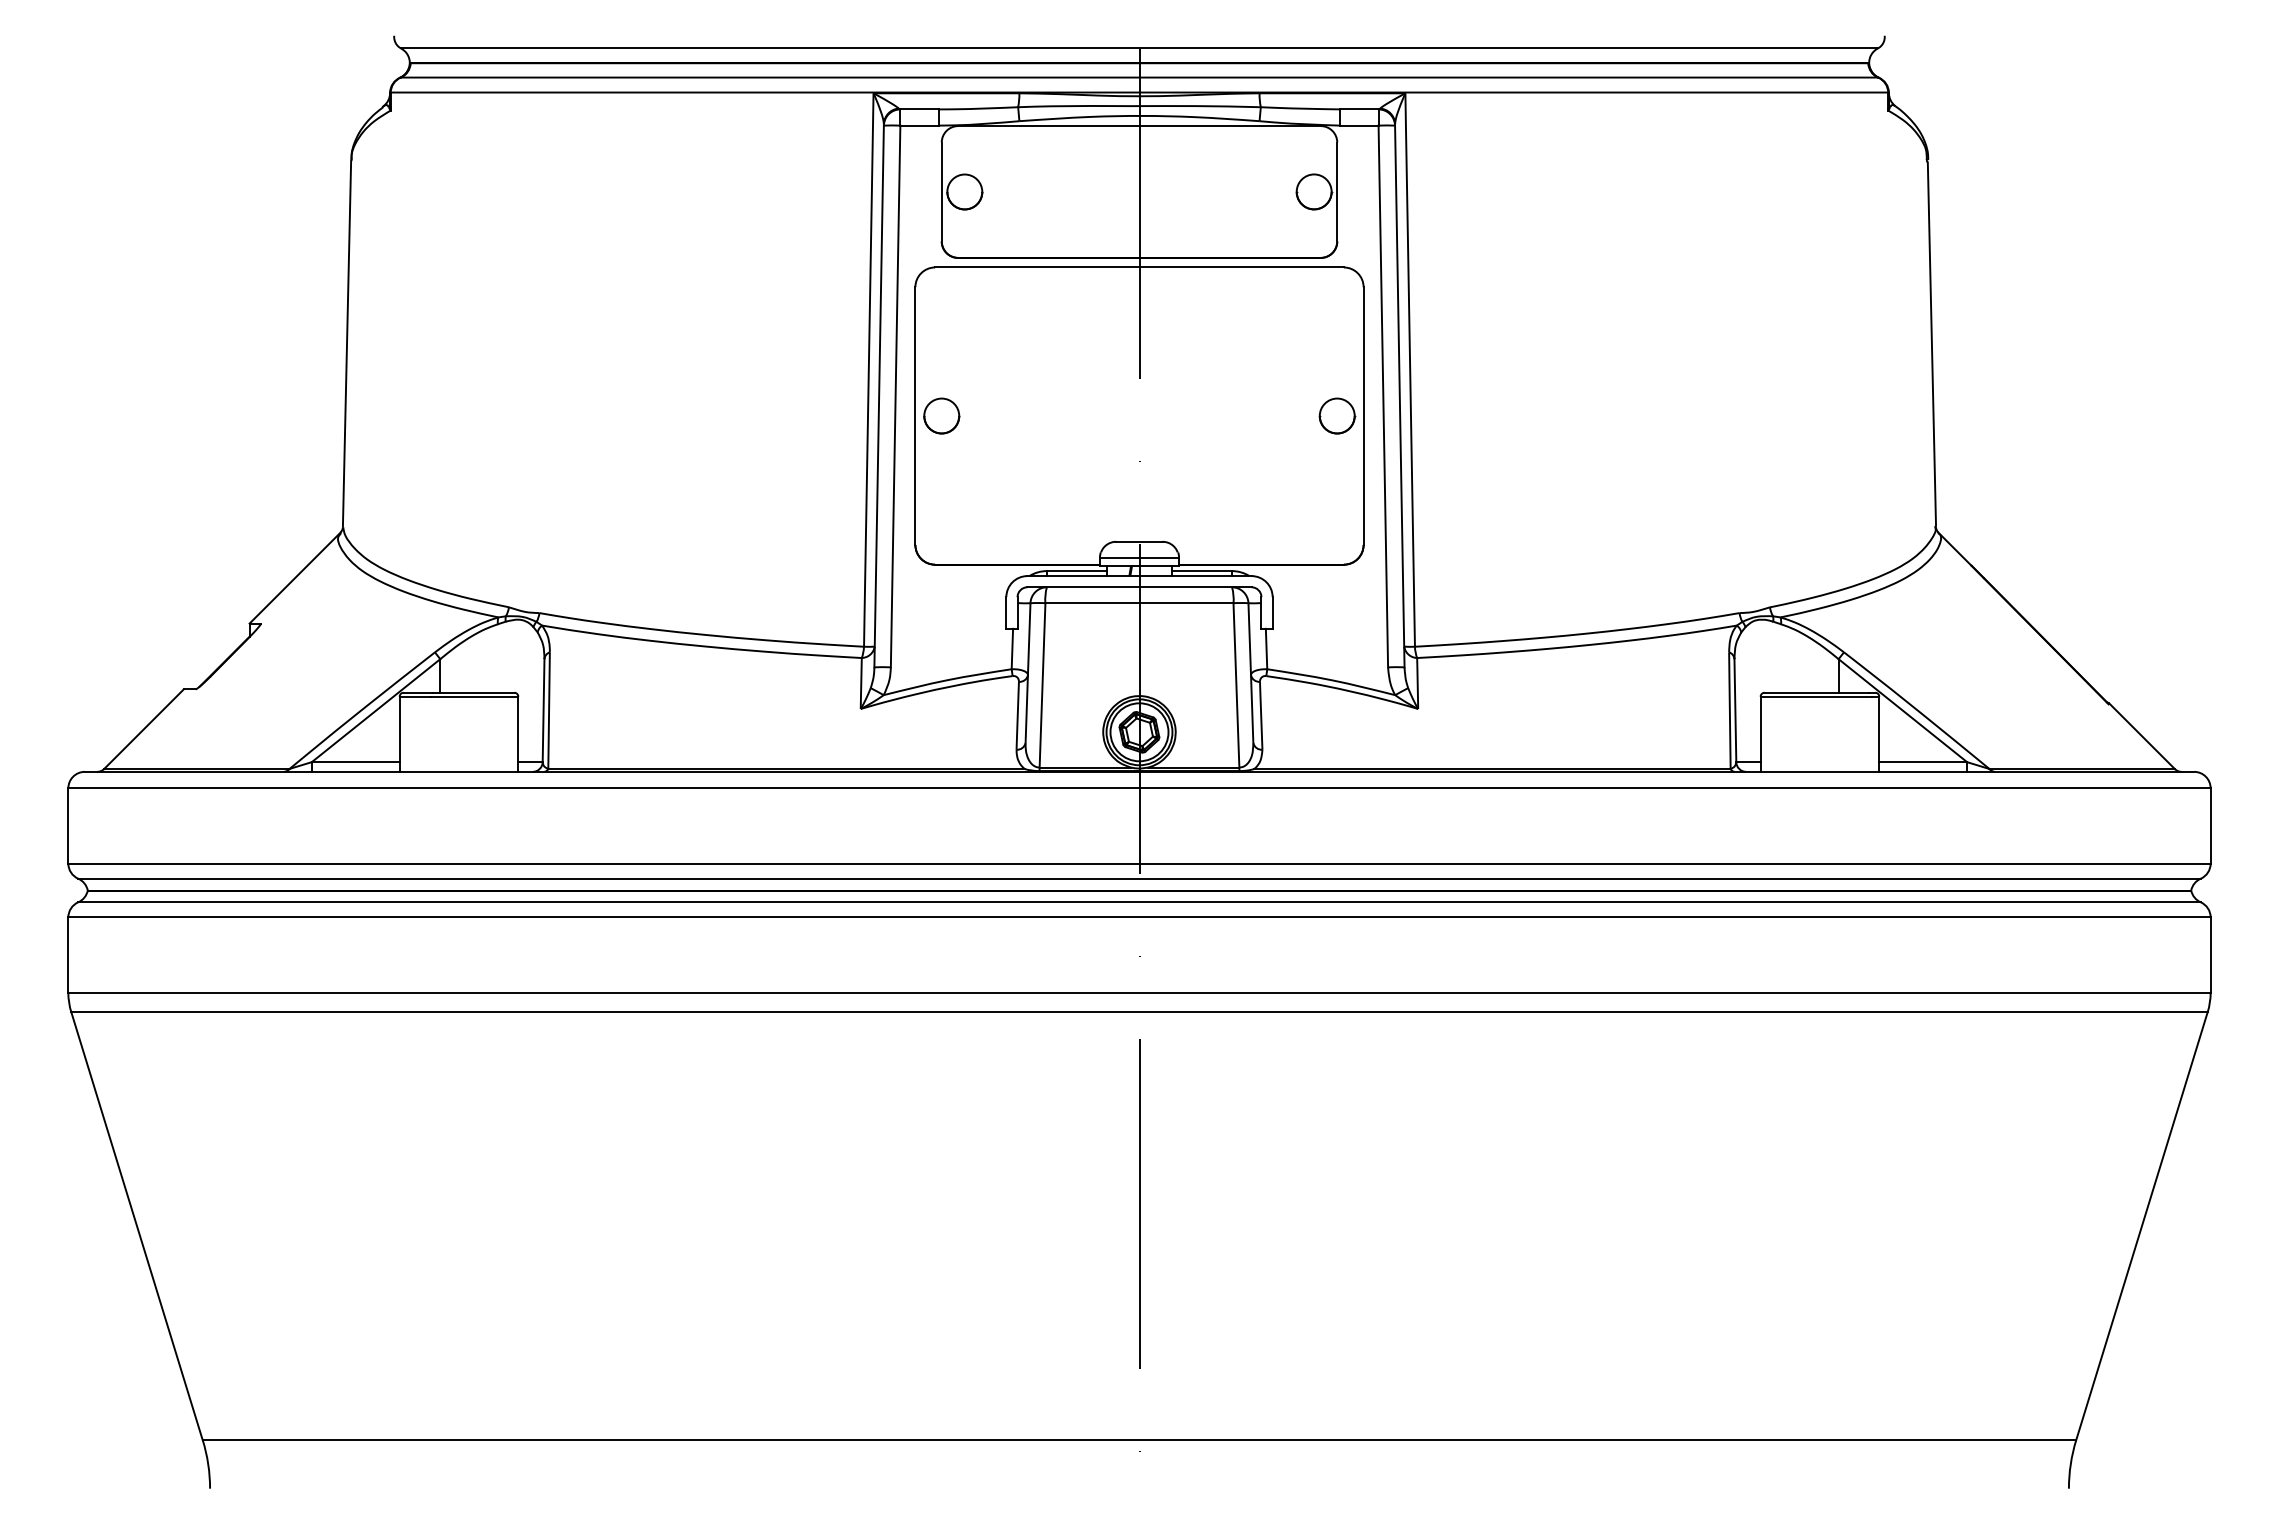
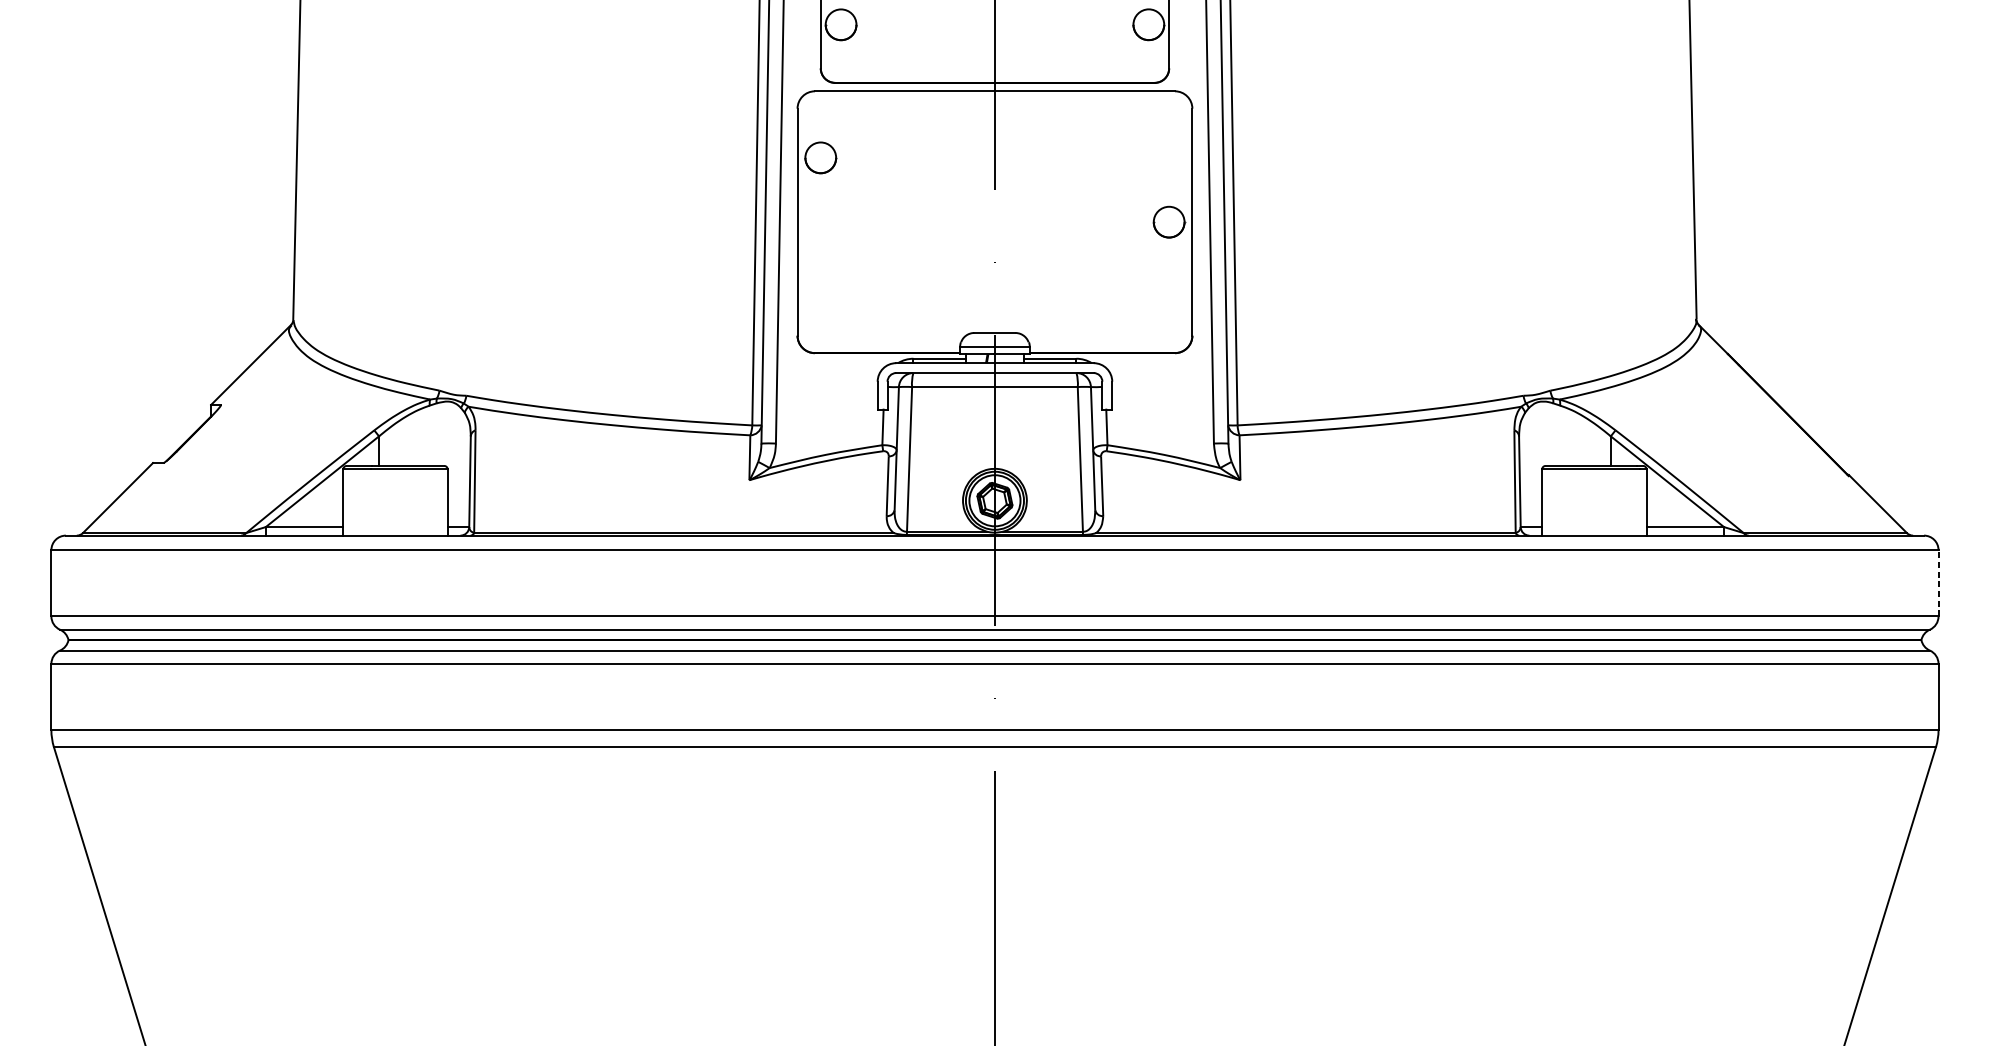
part: (941, 415) -> (820, 157), moved
line: (2210, 825) -> (1938, 582), solid -> dashed

